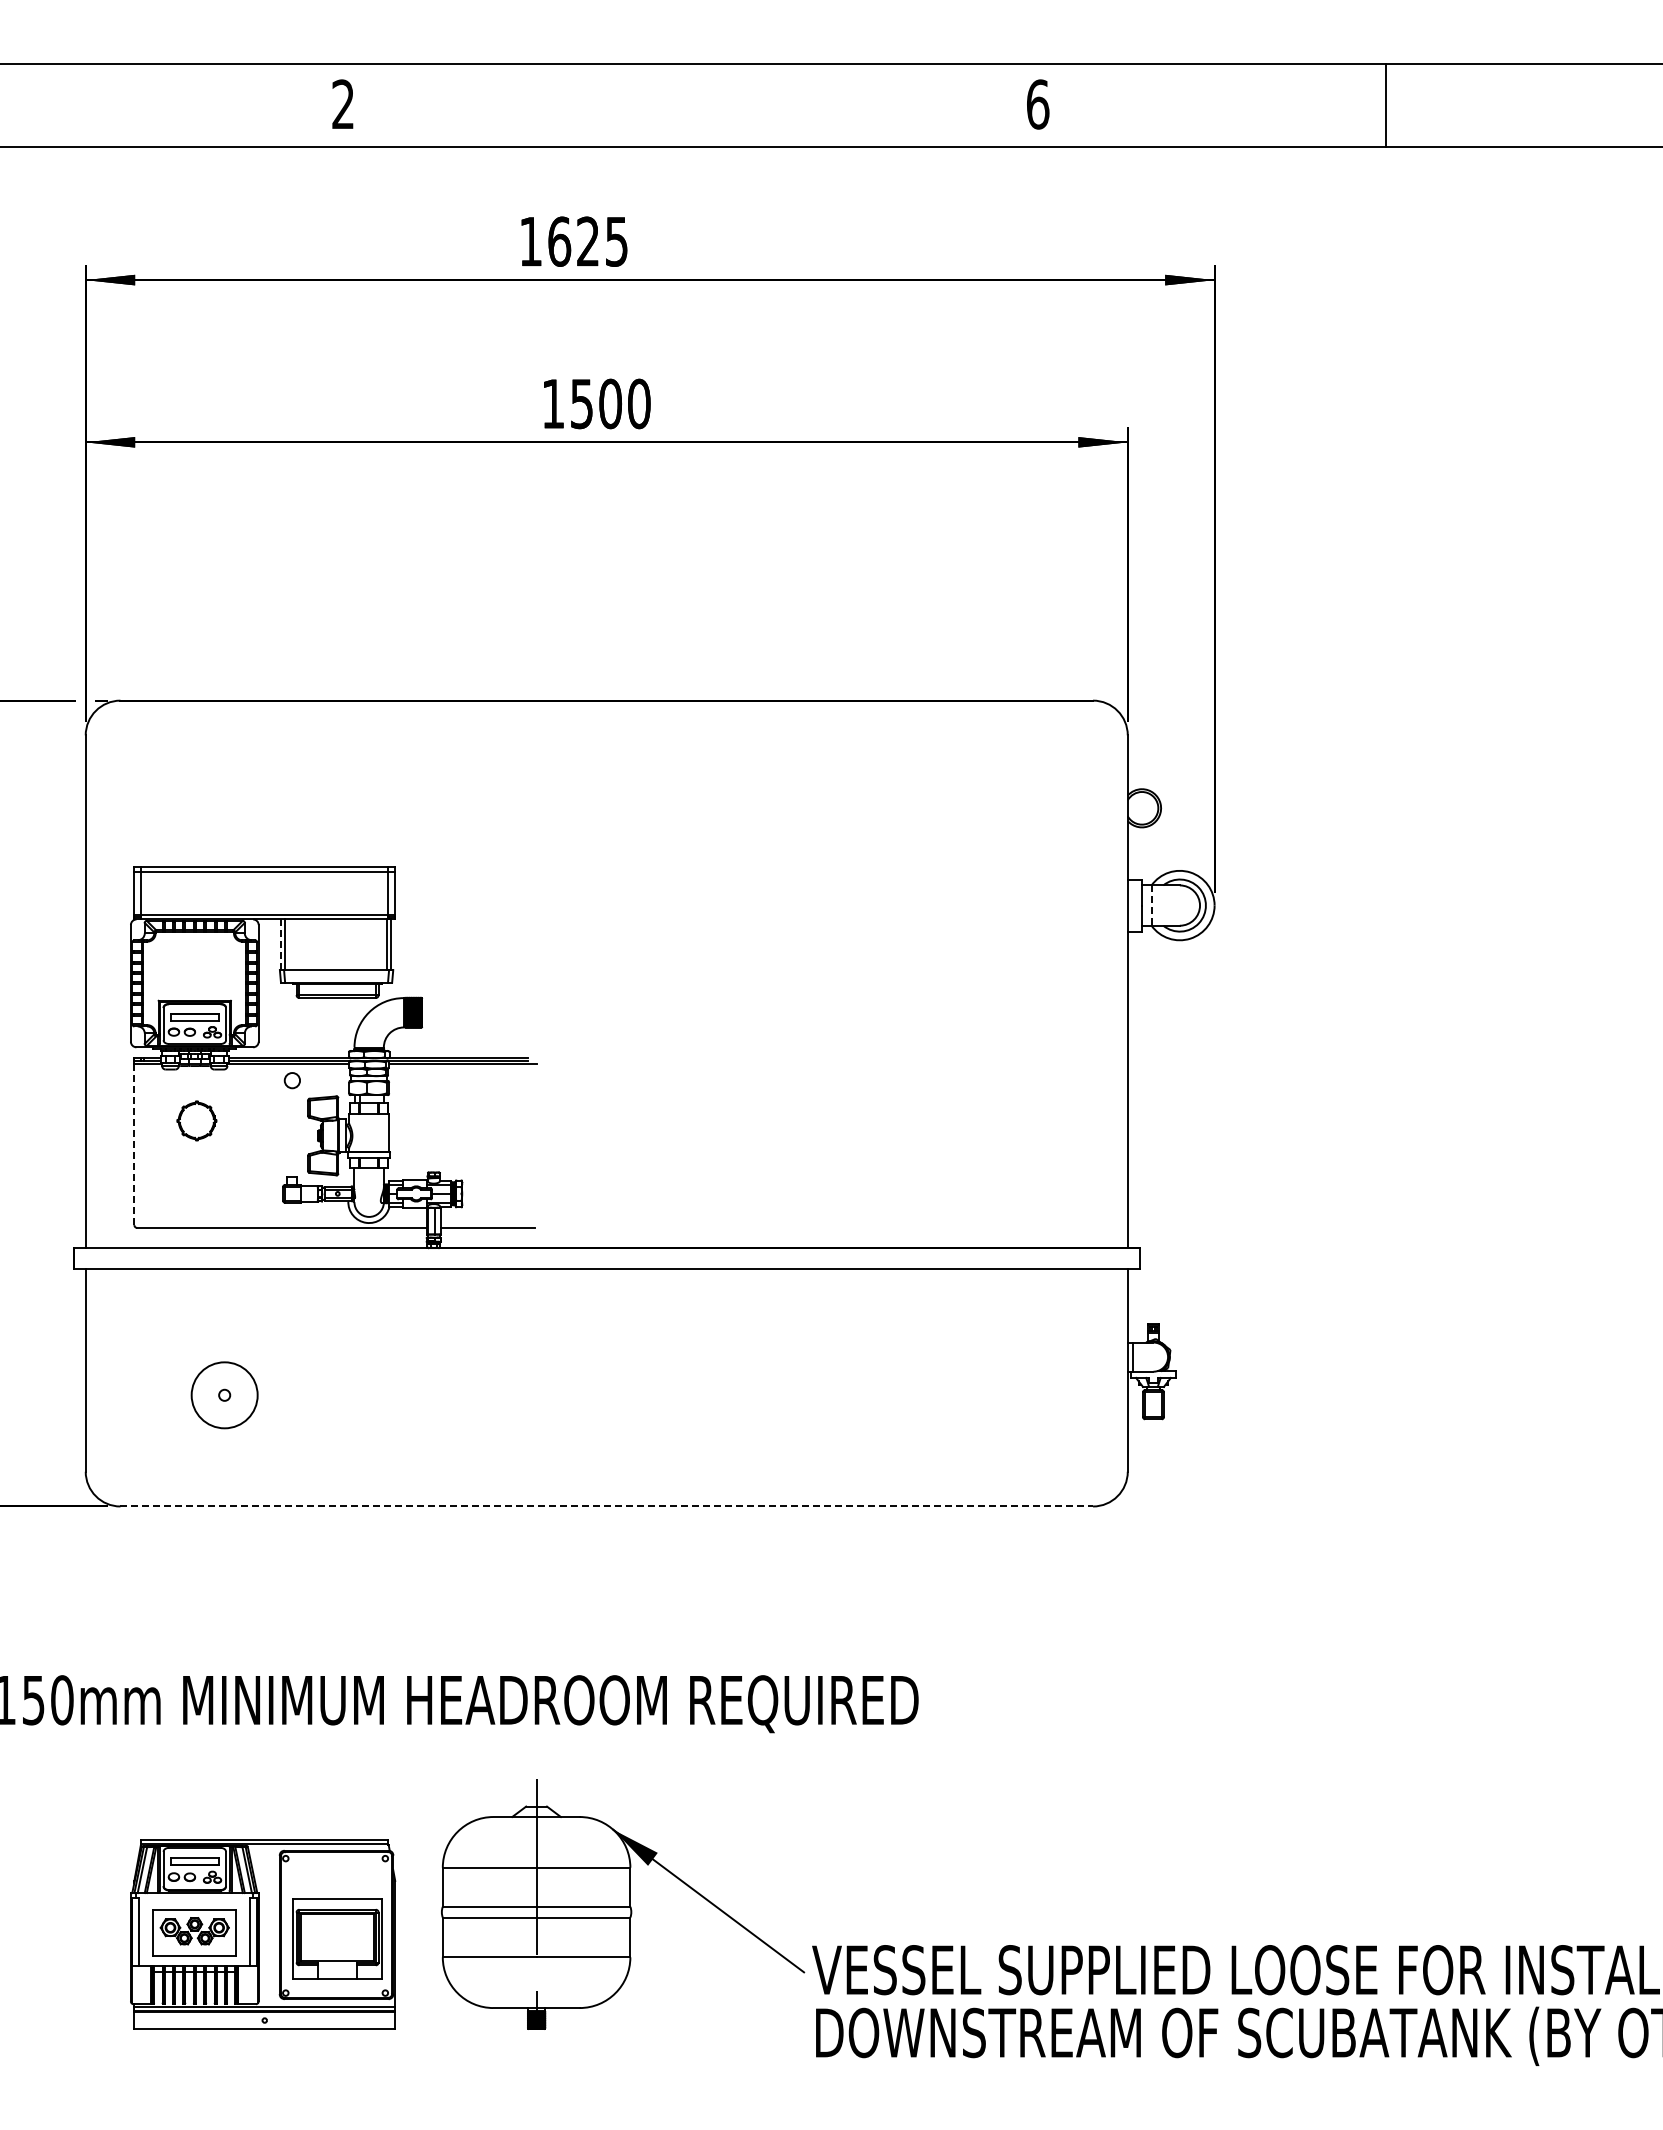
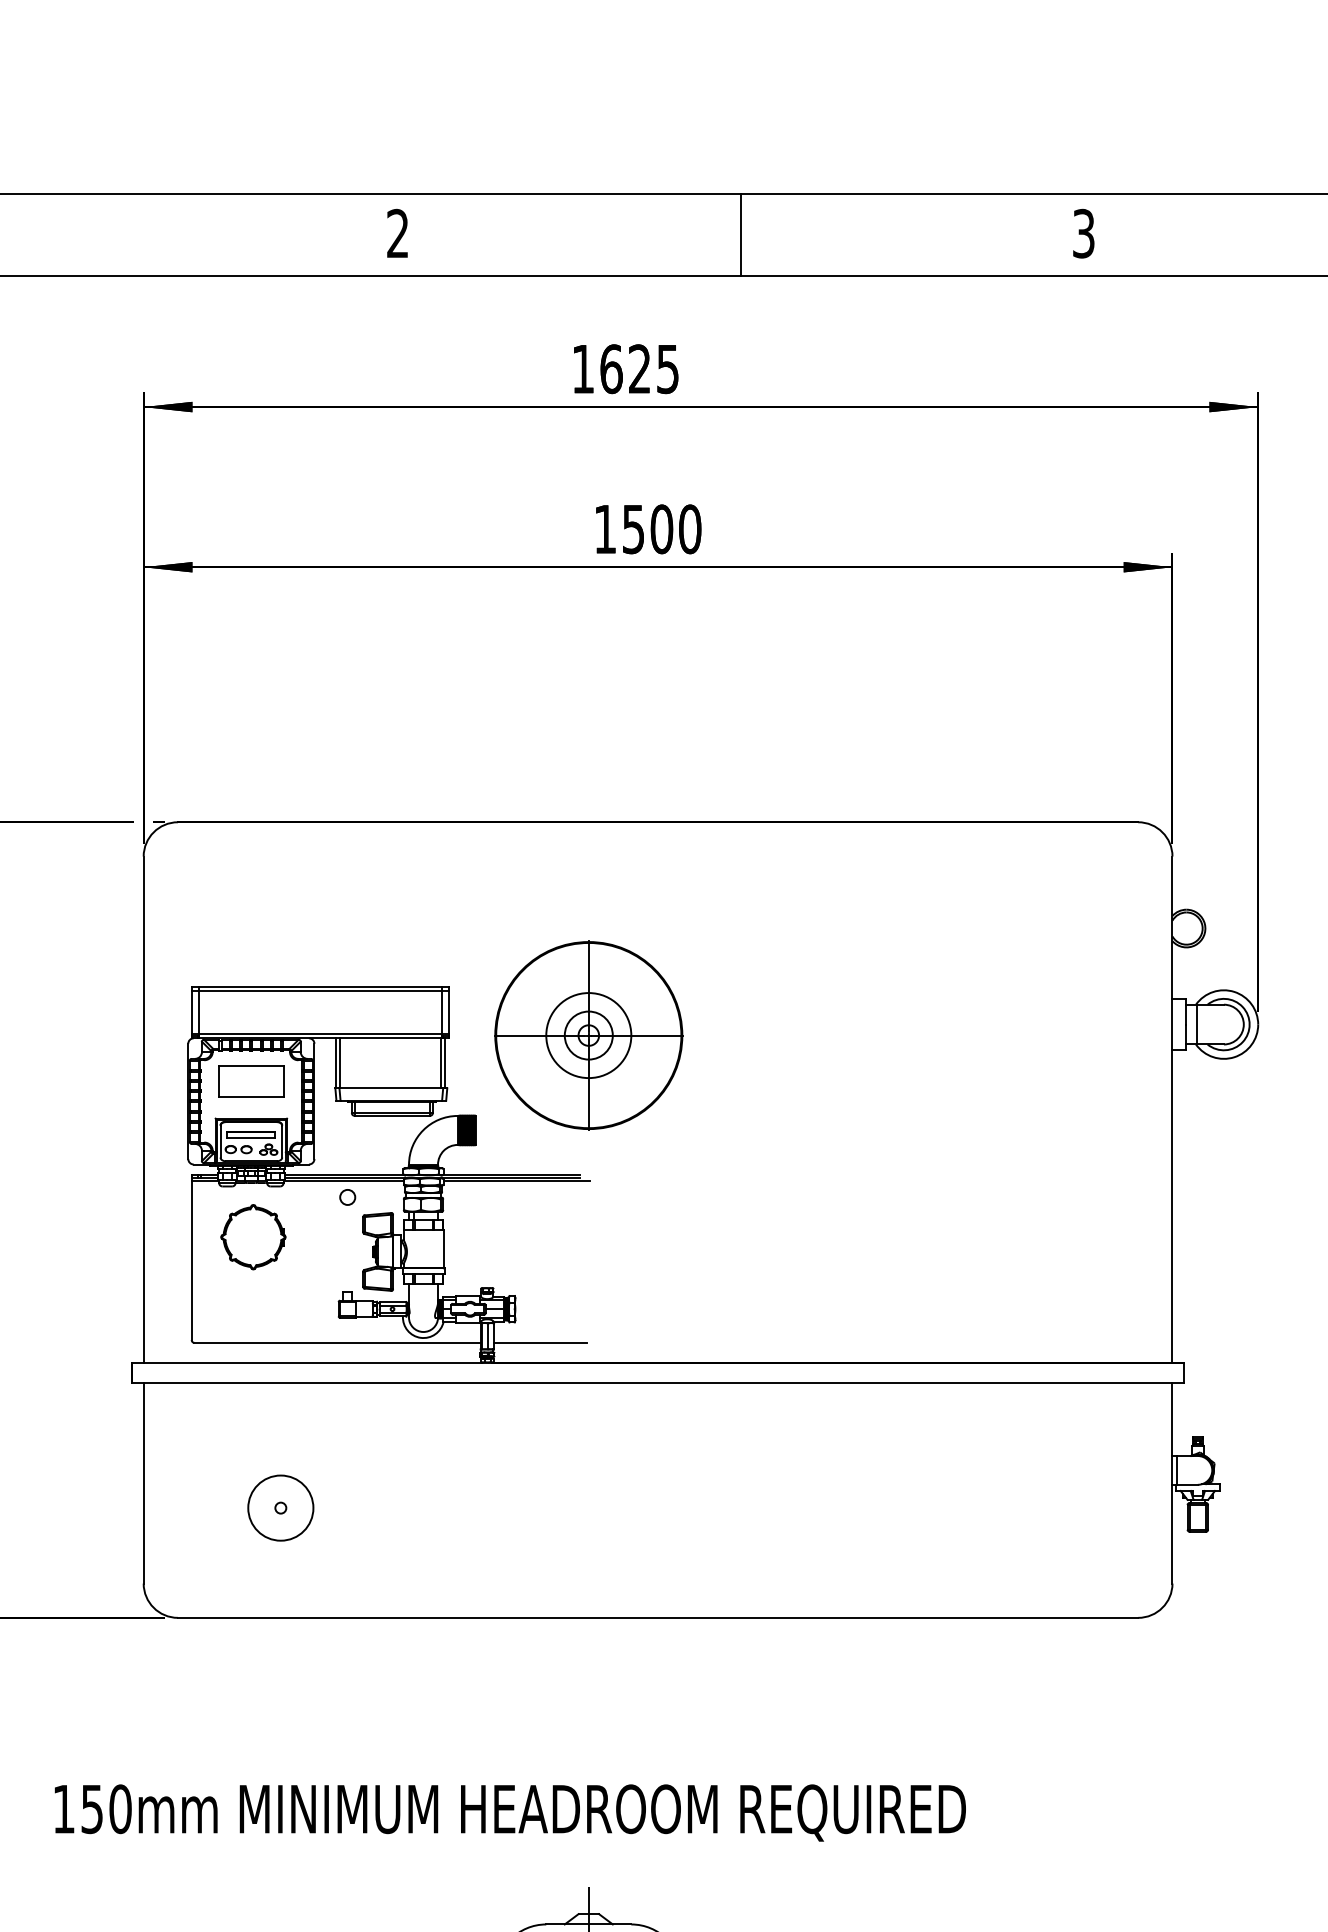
text: (1038, 104) -> (1084, 233), 6 -> 3
line: (691, 105) -> (741, 234), added
line: (1152, 906) -> (1196, 1025), dashed -> solid
part: (536, 916) -> (588, 1035), added
line: (280, 944) -> (335, 1063), dashed -> solid
part: (194, 963) -> (251, 1081), added
part: (196, 1120) -> (253, 1236), size x1.67
line: (134, 1144) -> (191, 1260), dashed -> solid
line: (607, 1506) -> (658, 1617), dashed -> solid

